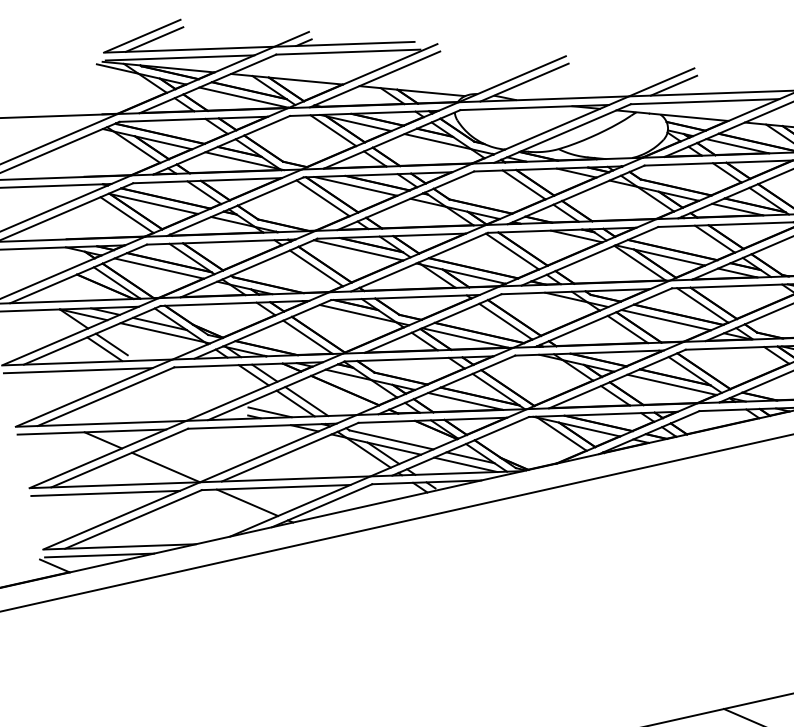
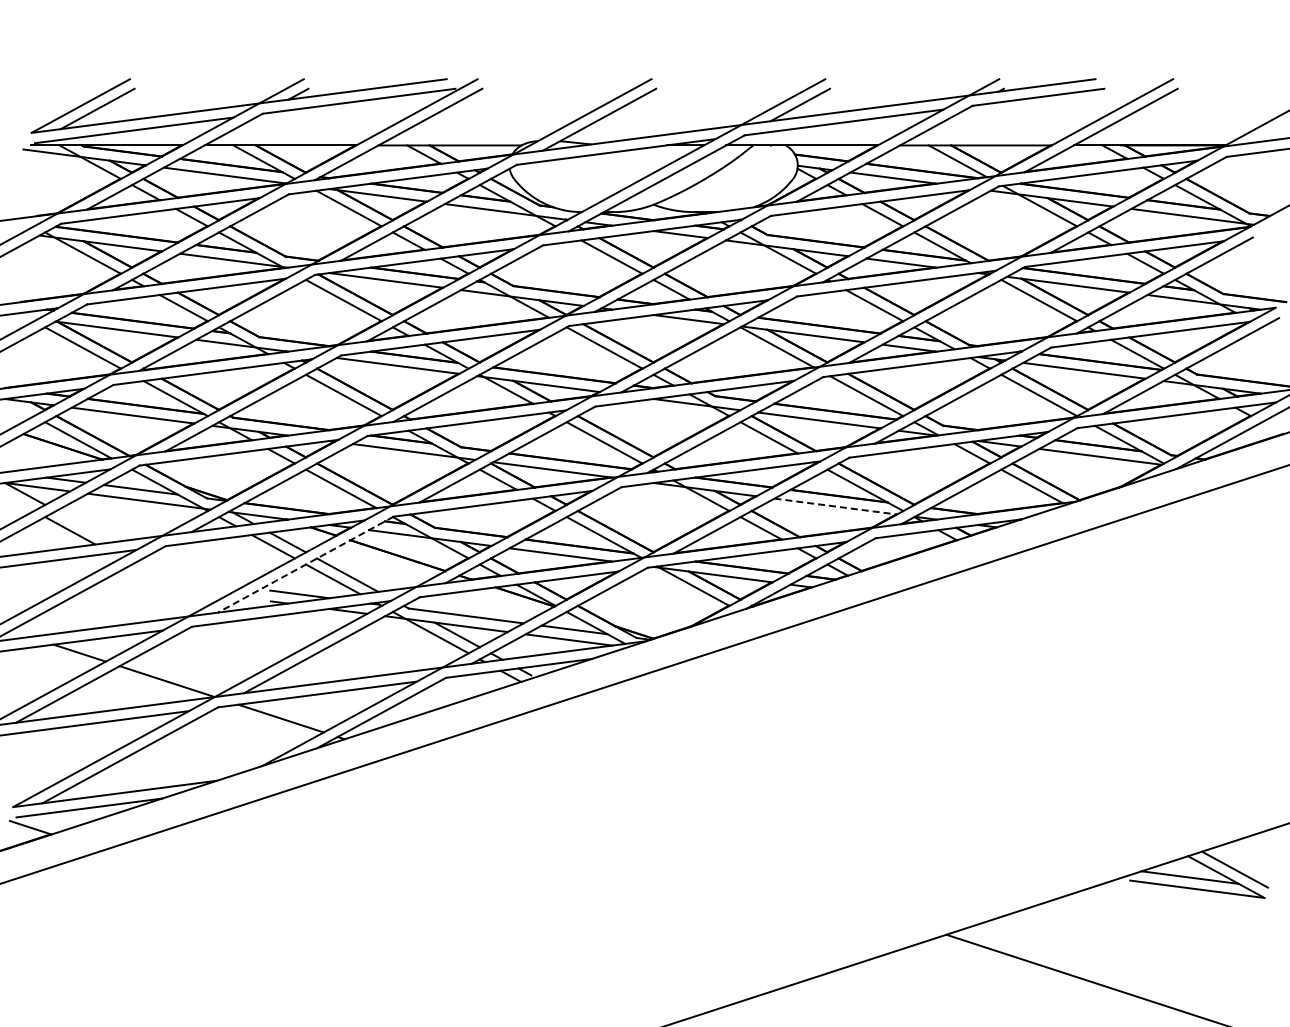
line: (111, 344) -> (78, 523), removed
line: (671, 384) -> (835, 506), solid -> dashed
line: (276, 390) -> (305, 564), solid -> dashed

